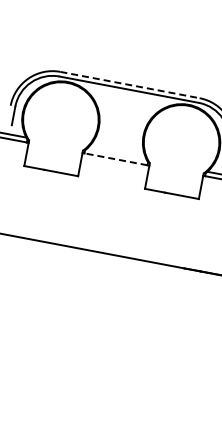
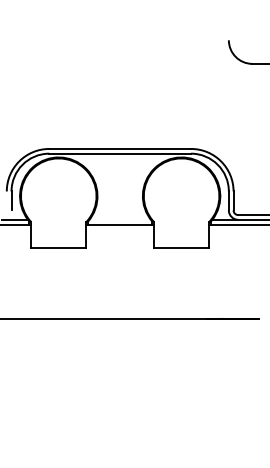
line: (130, 84) -> (120, 148), dashed -> solid
line: (115, 159) -> (119, 224), dashed -> solid

